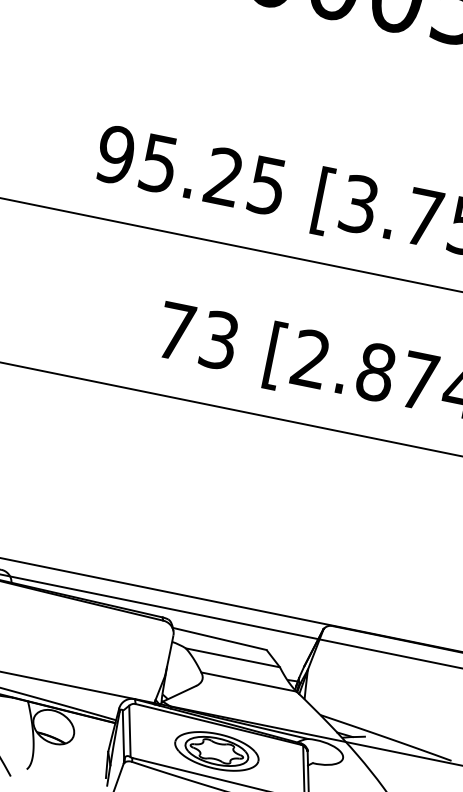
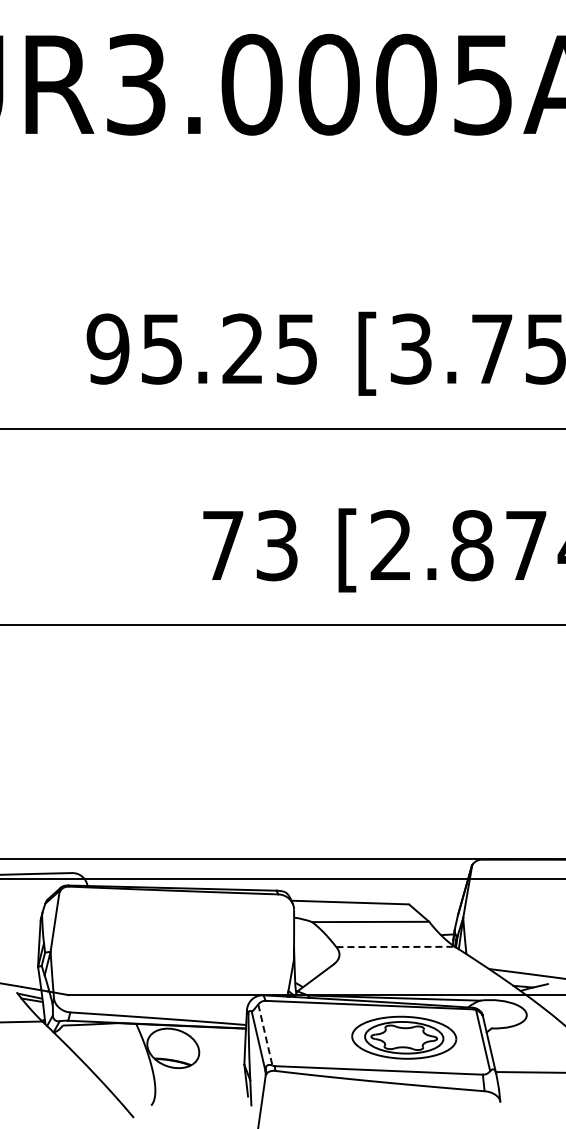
line: (249, 681) -> (396, 946), solid -> dashed
line: (129, 731) -> (265, 1035), solid -> dashed
part: (217, 751) -> (404, 1037), moved

